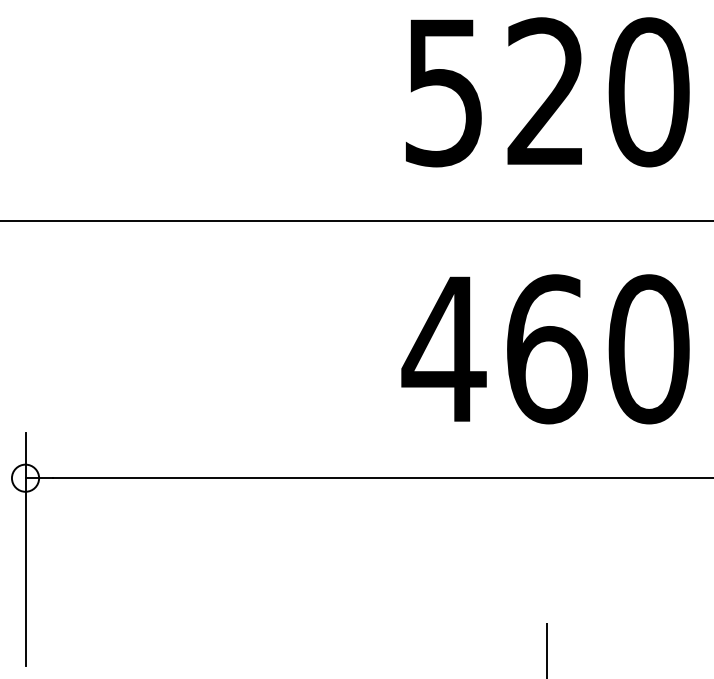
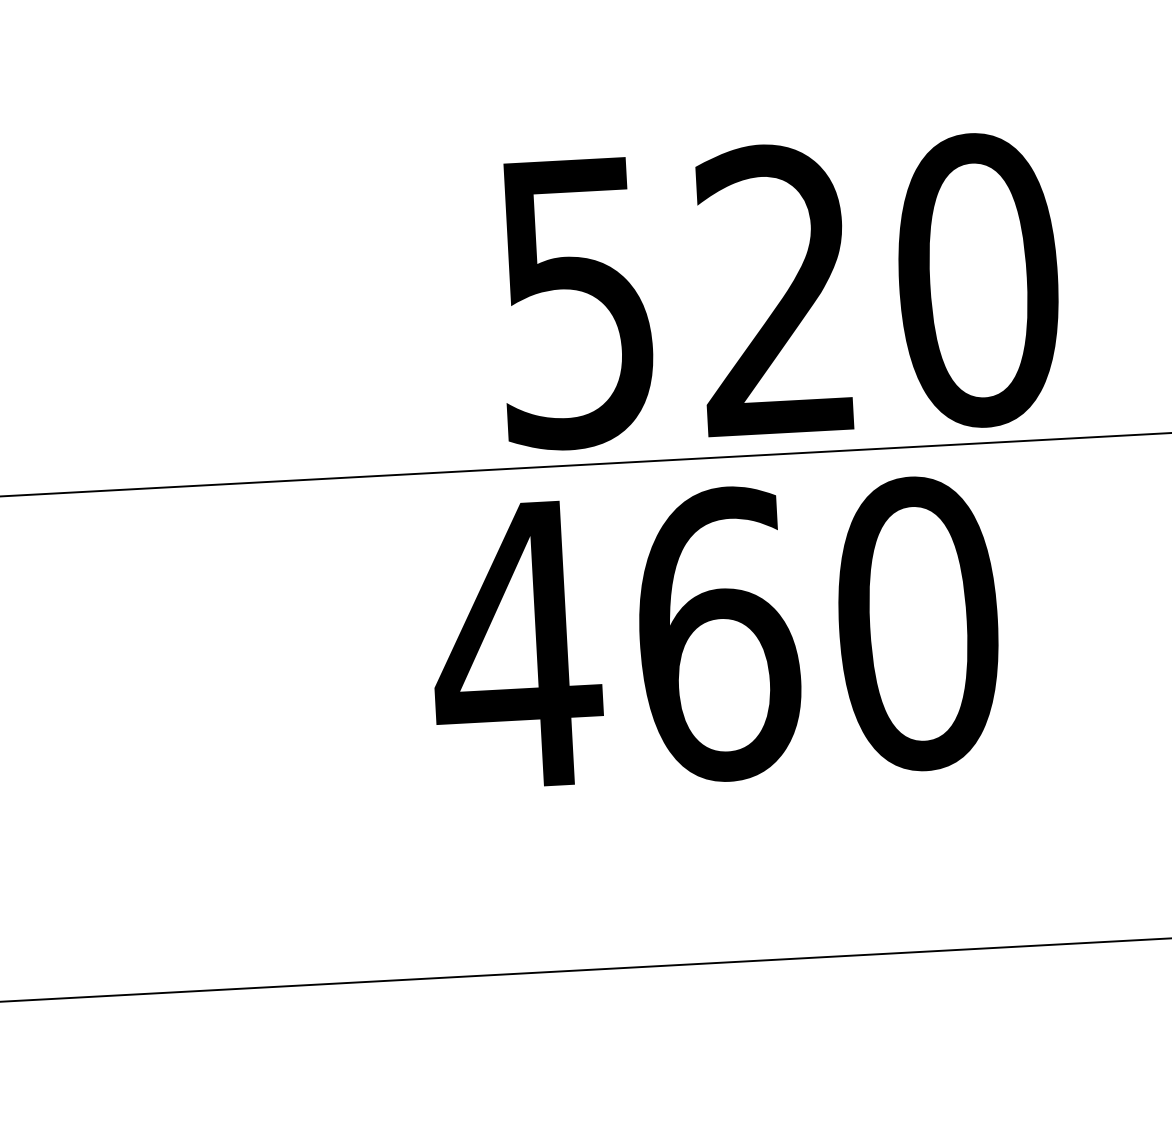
text: (547, 92) -> (779, 291), moved
text: (545, 349) -> (715, 635), moved

